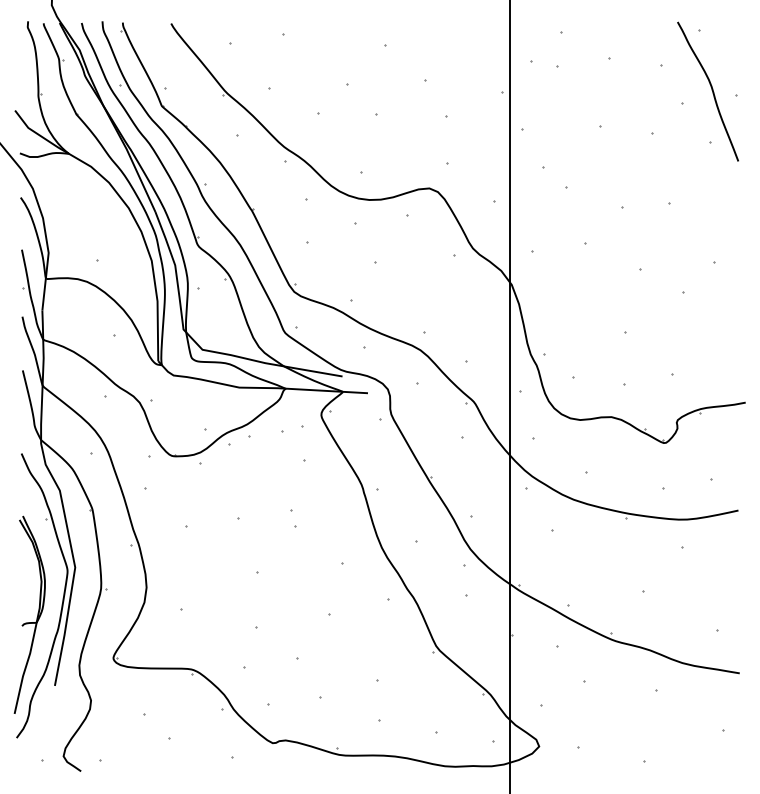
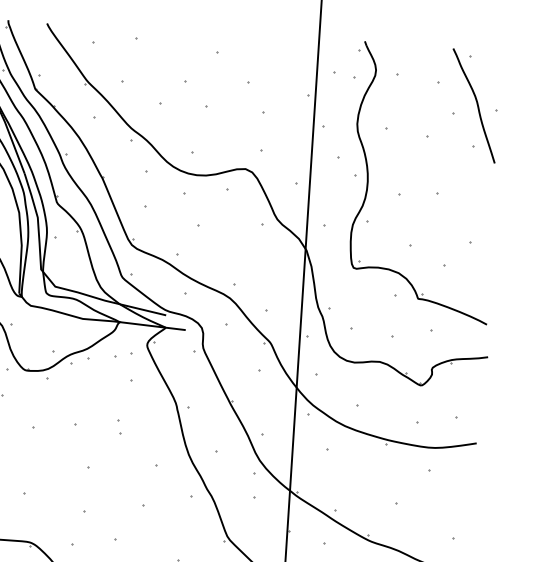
part: (583, 194) -> (368, 181), added

